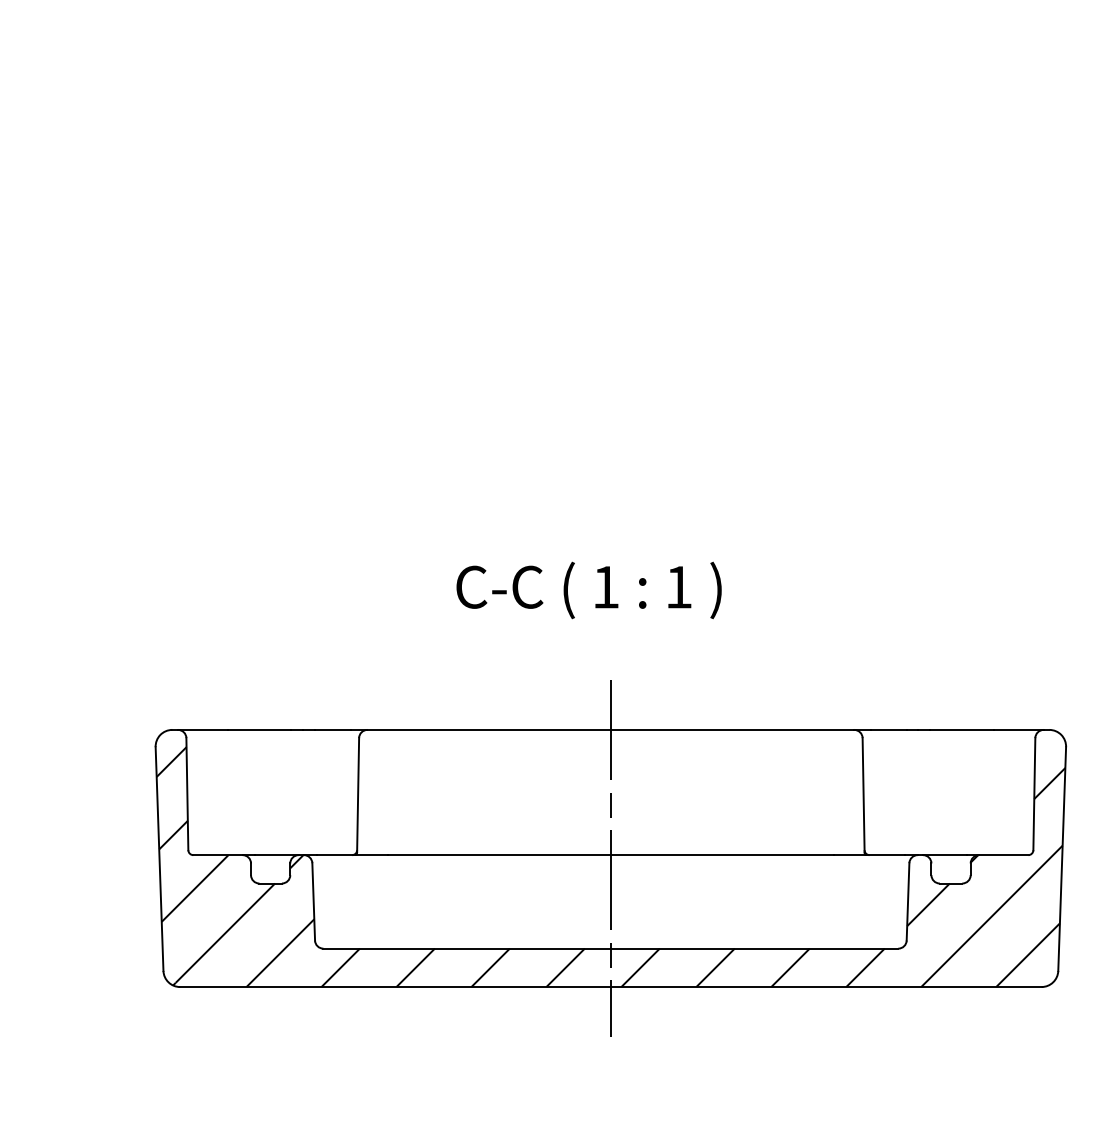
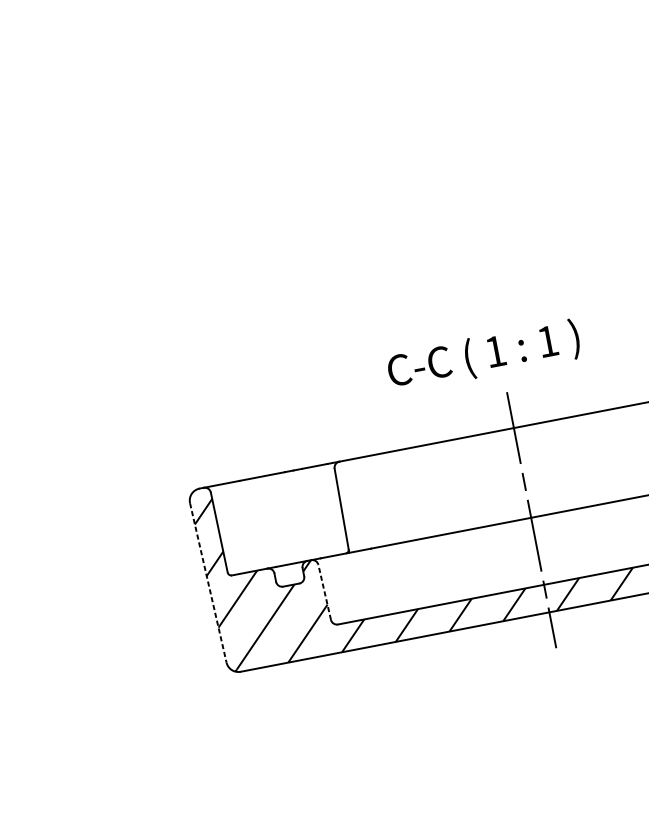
text: (588, 590) -> (483, 356), moved
line: (159, 859) -> (208, 583), solid -> dashed
line: (313, 901) -> (324, 592), solid -> dashed

